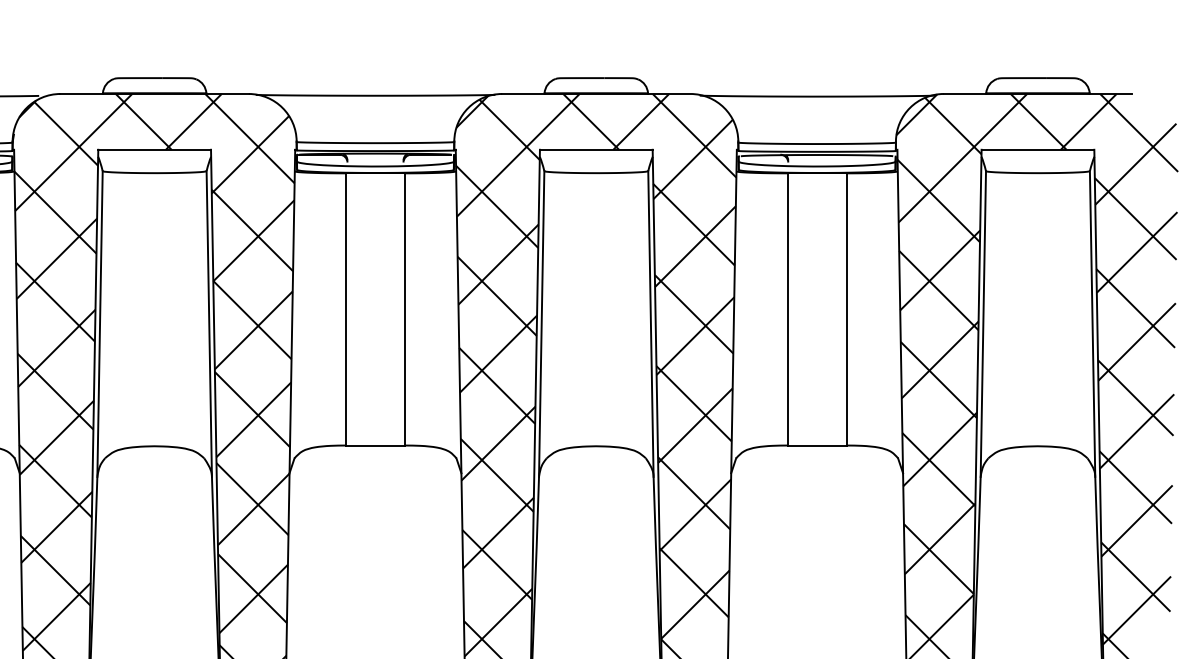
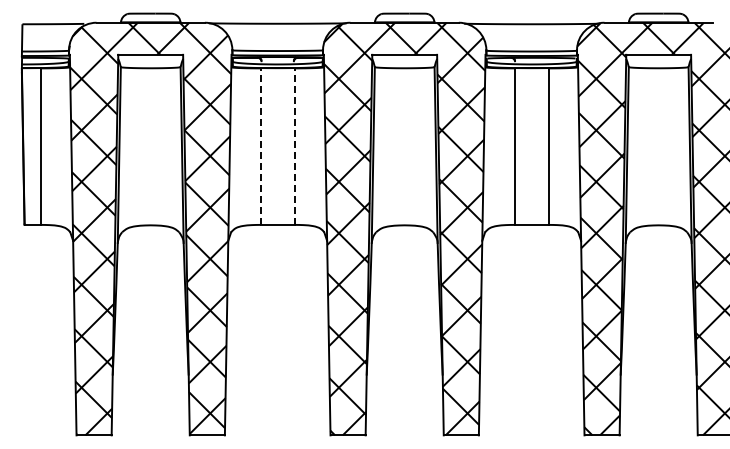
line: (345, 309) -> (260, 146), solid -> dashed
line: (404, 309) -> (294, 146), solid -> dashed

